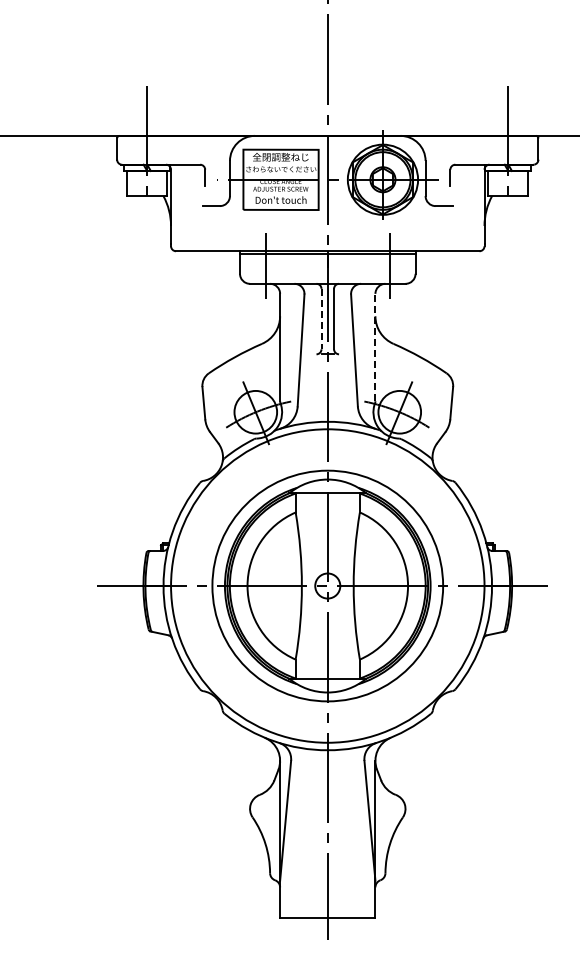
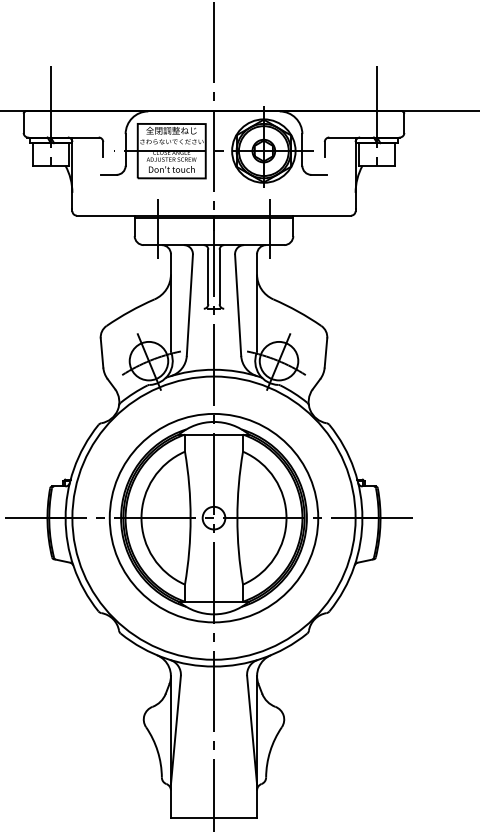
line: (321, 319) -> (208, 277), dashed -> solid
line: (375, 347) -> (257, 302), dashed -> solid

